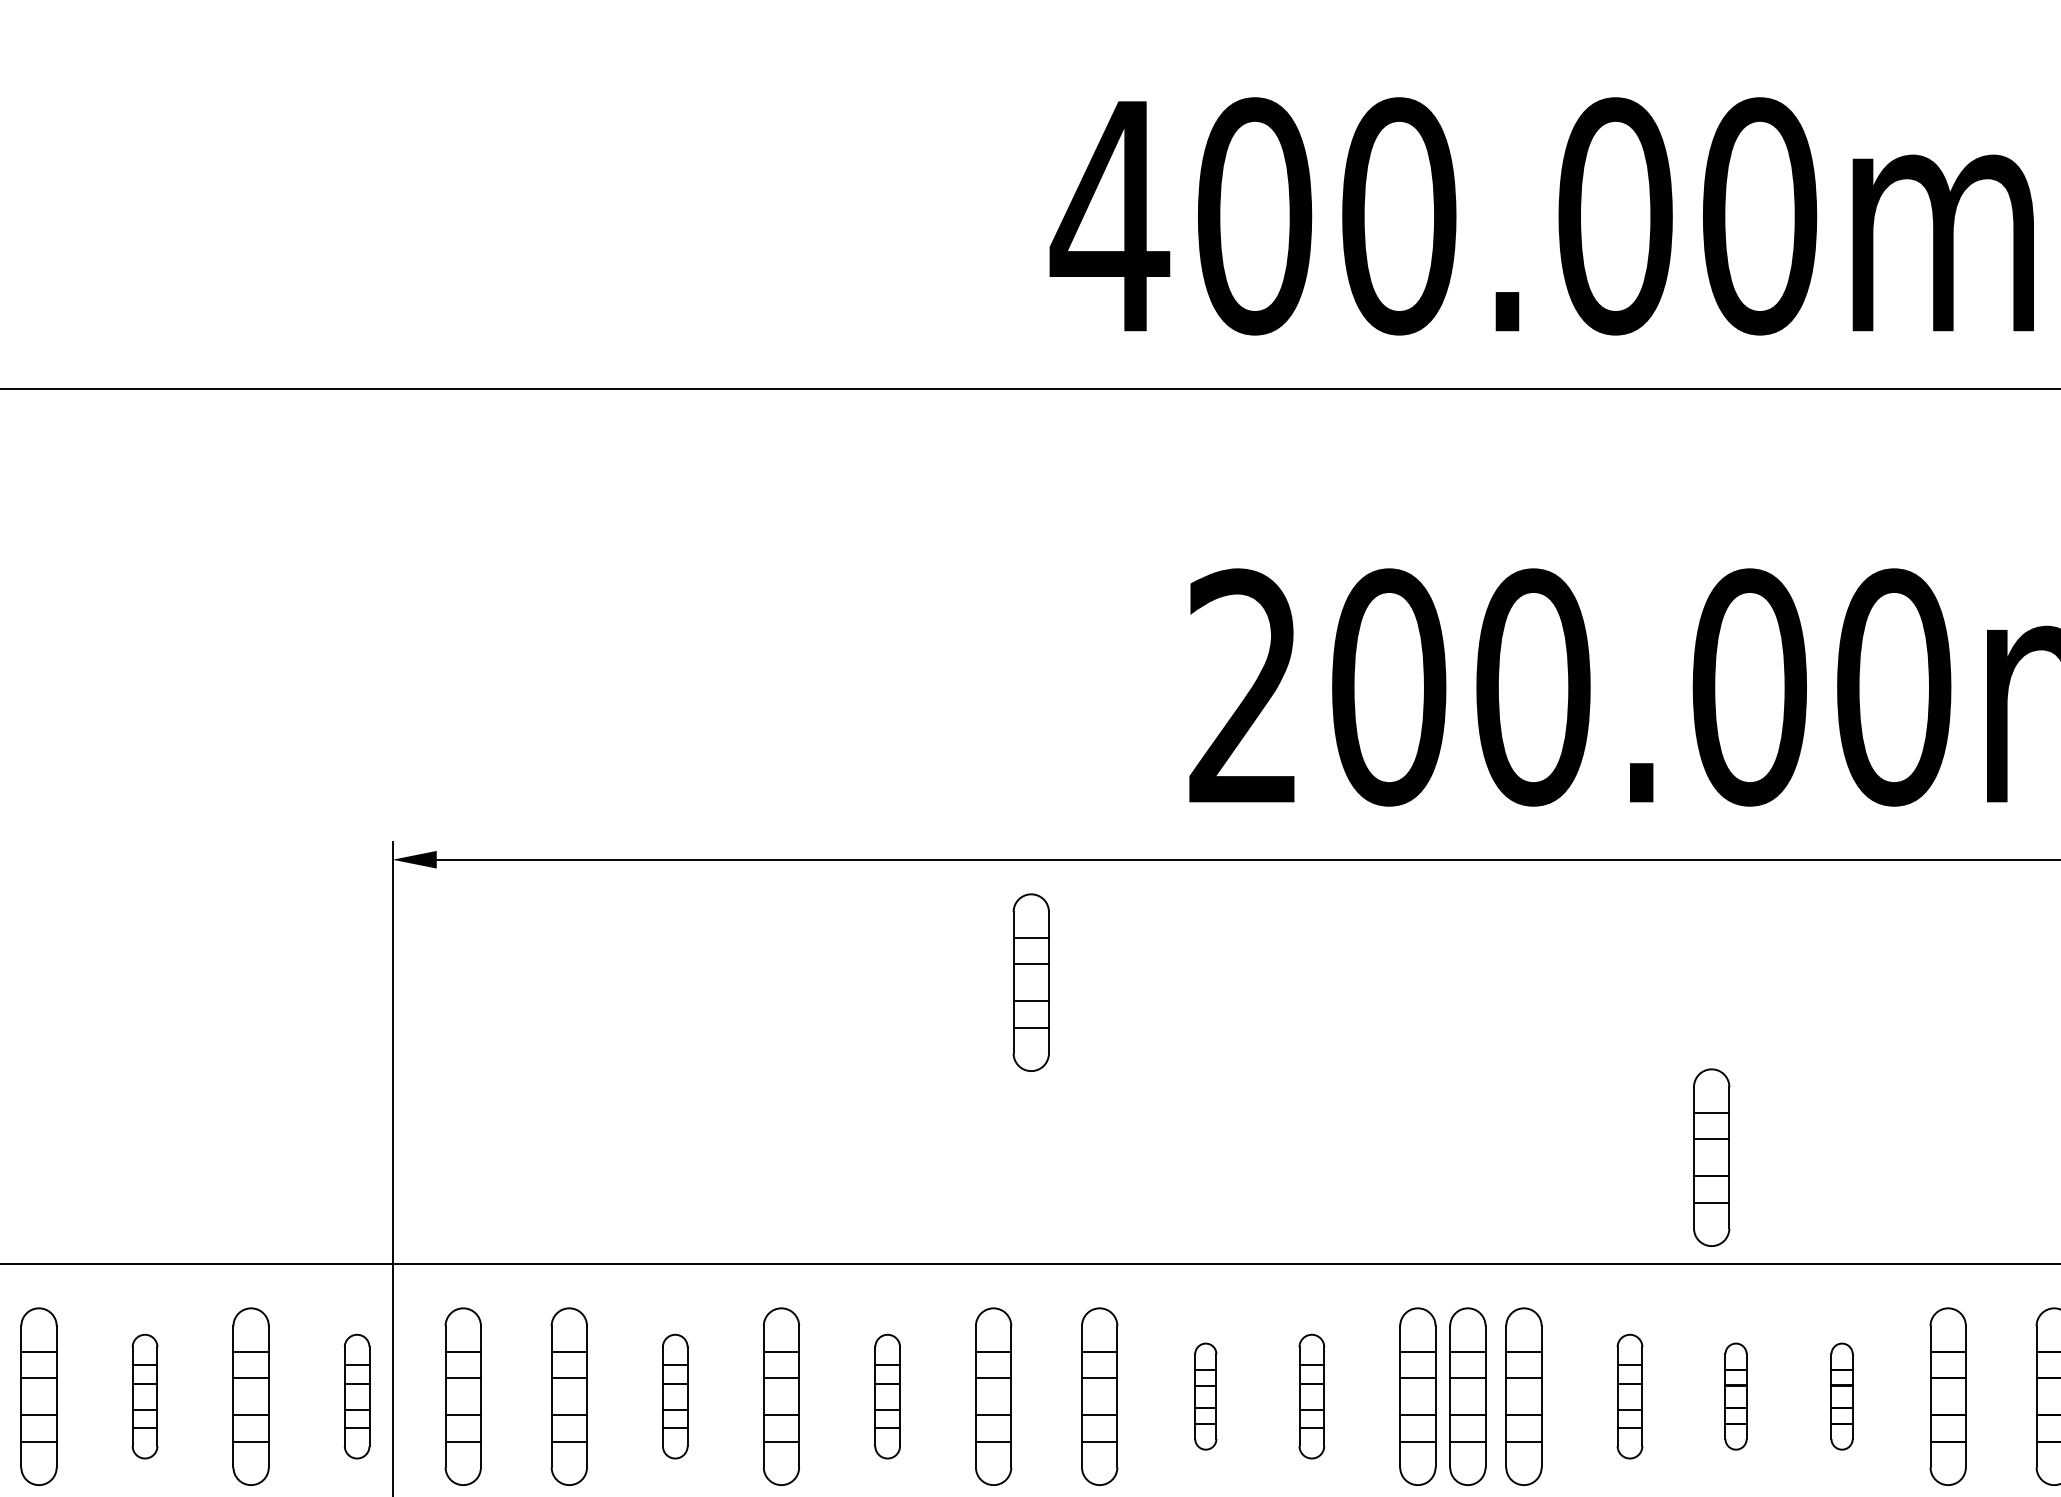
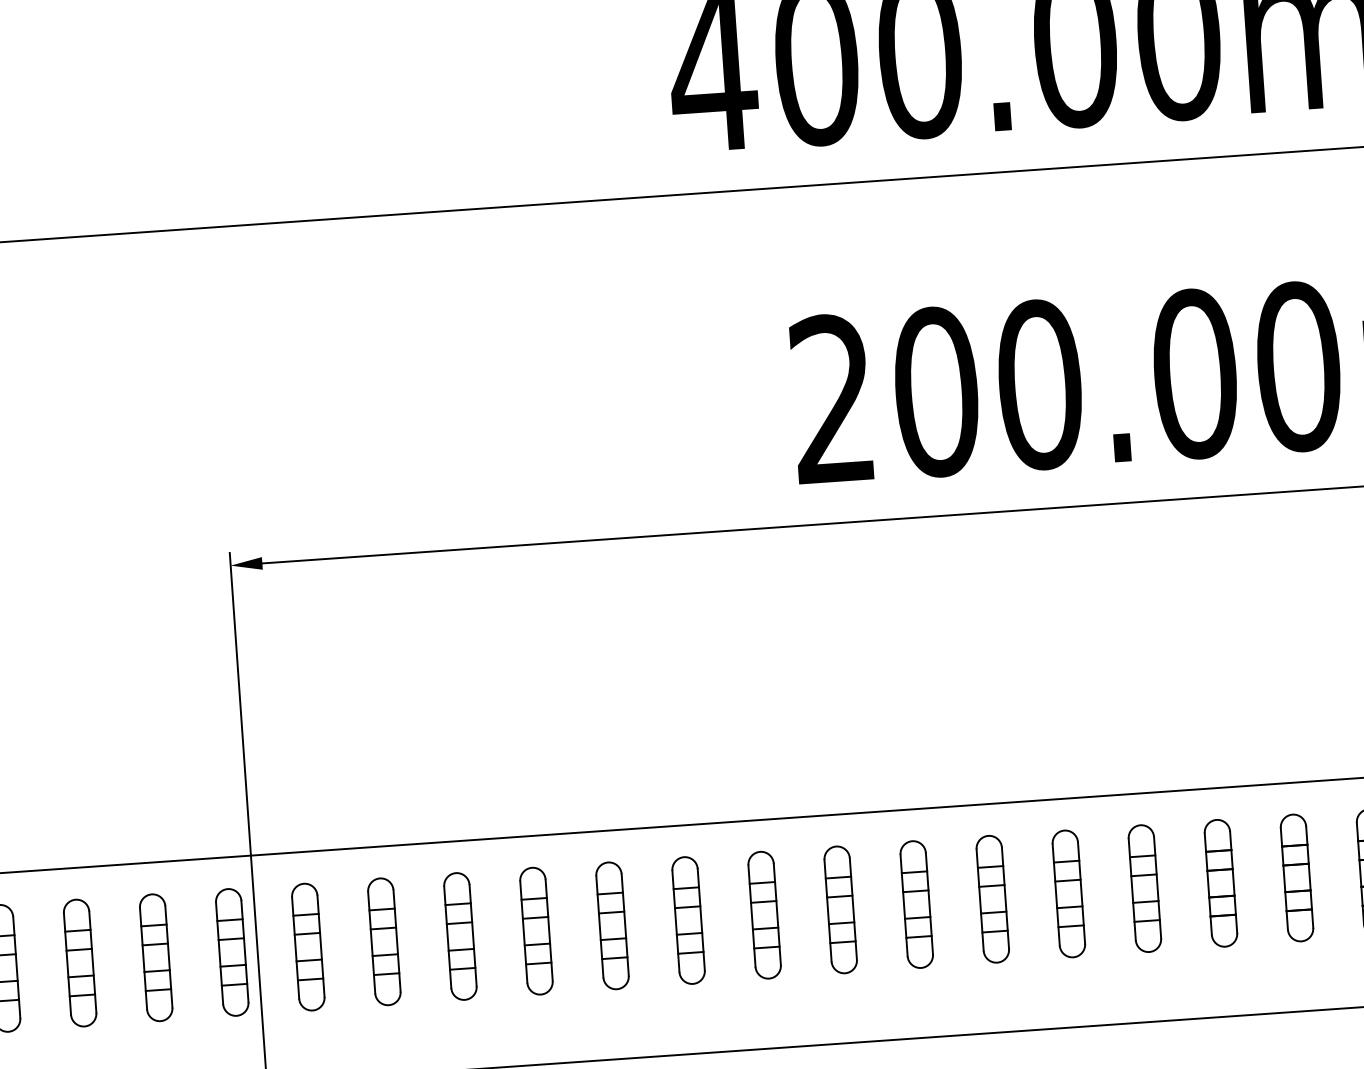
part: (1030, 982) -> (694, 621), removed
part: (1711, 1157) -> (1191, 713), removed
part: (144, 1396) -> (79, 962), size x1.43
part: (356, 1396) -> (231, 952), size x1.43
part: (674, 1396) -> (459, 936), size x1.43
part: (887, 1396) -> (612, 925), size x1.43
part: (1205, 1396) -> (840, 909), size x1.67
part: (1311, 1396) -> (916, 904), size x1.43
part: (1467, 1396) -> (1028, 896), removed
part: (1629, 1396) -> (1144, 888), size x1.43
part: (1735, 1396) -> (1220, 883), size x1.67
part: (1841, 1396) -> (1296, 877), size x1.67

